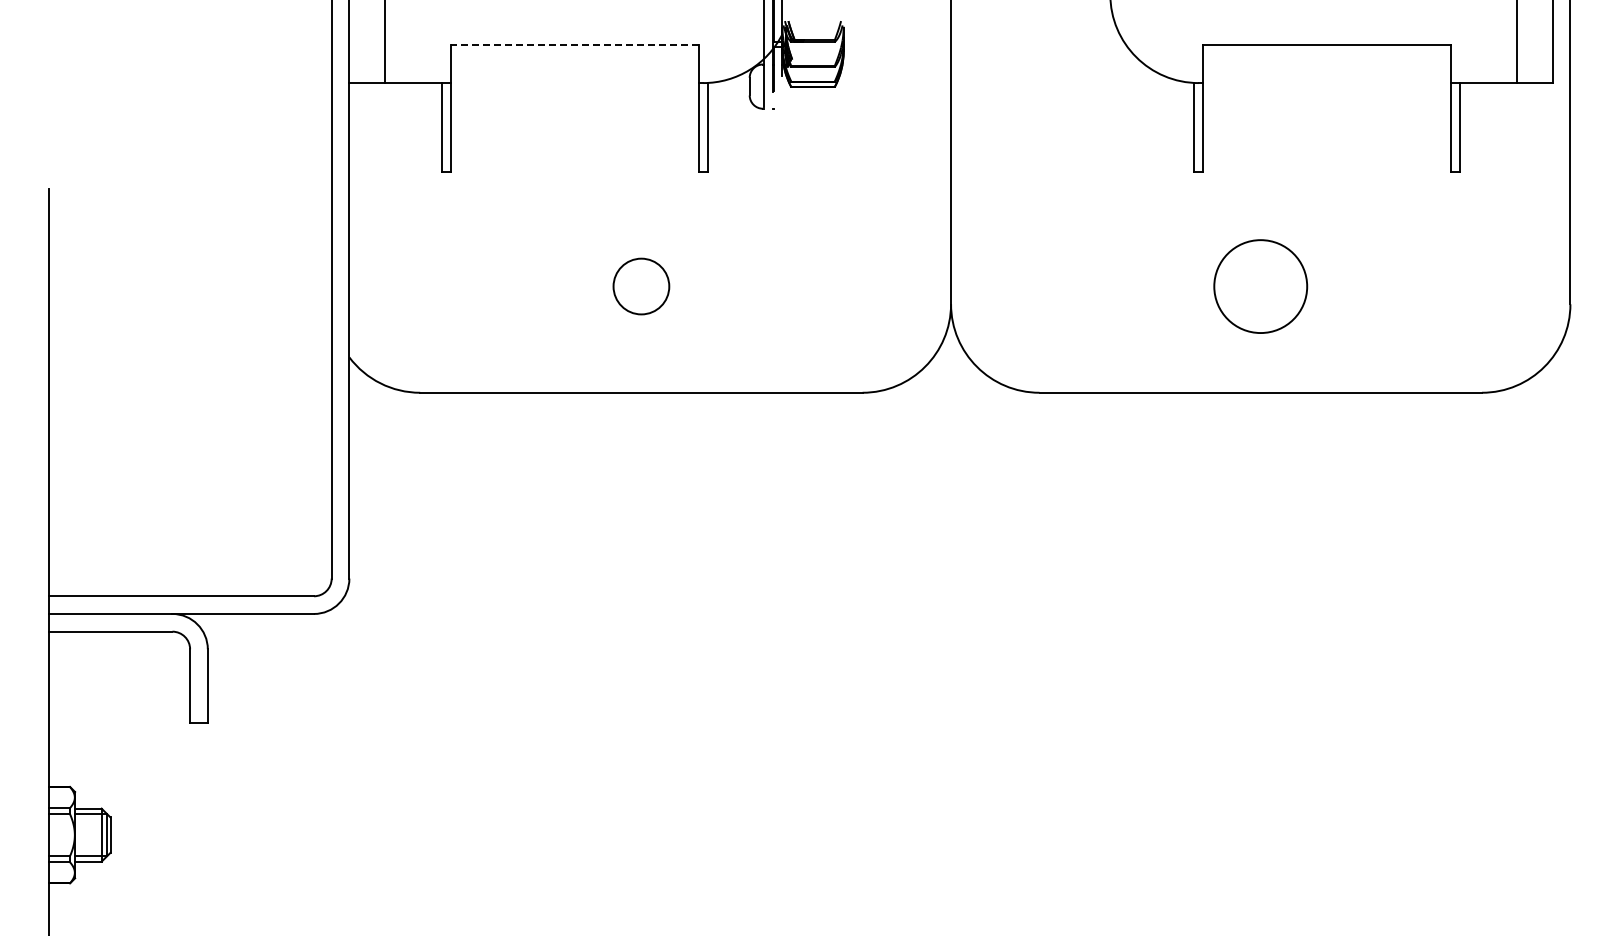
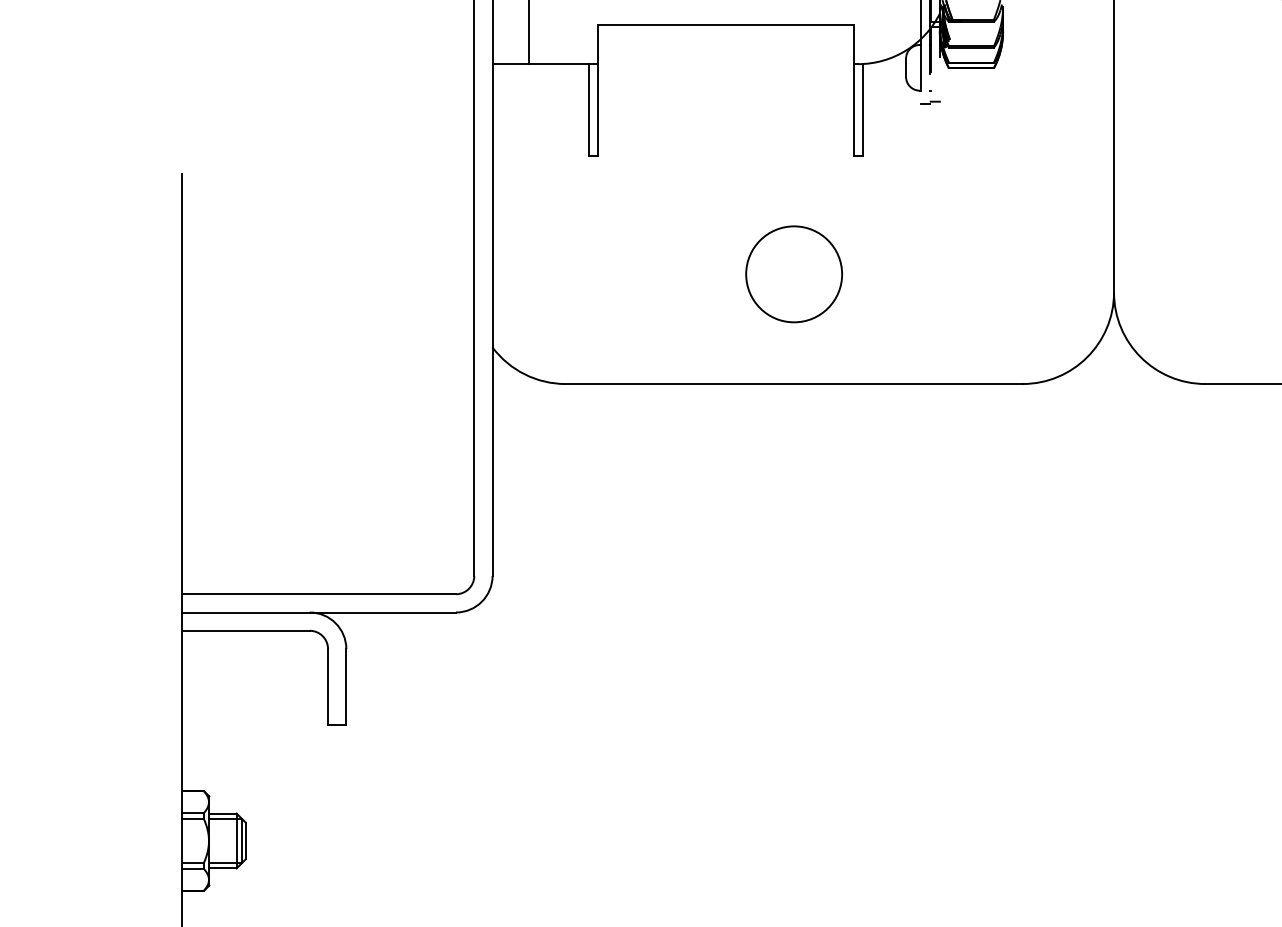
line: (575, 45) -> (726, 25), dashed -> solid
part: (773, 120) -> (930, 102), added
circle: (641, 286) -> (794, 274), size x1.67

